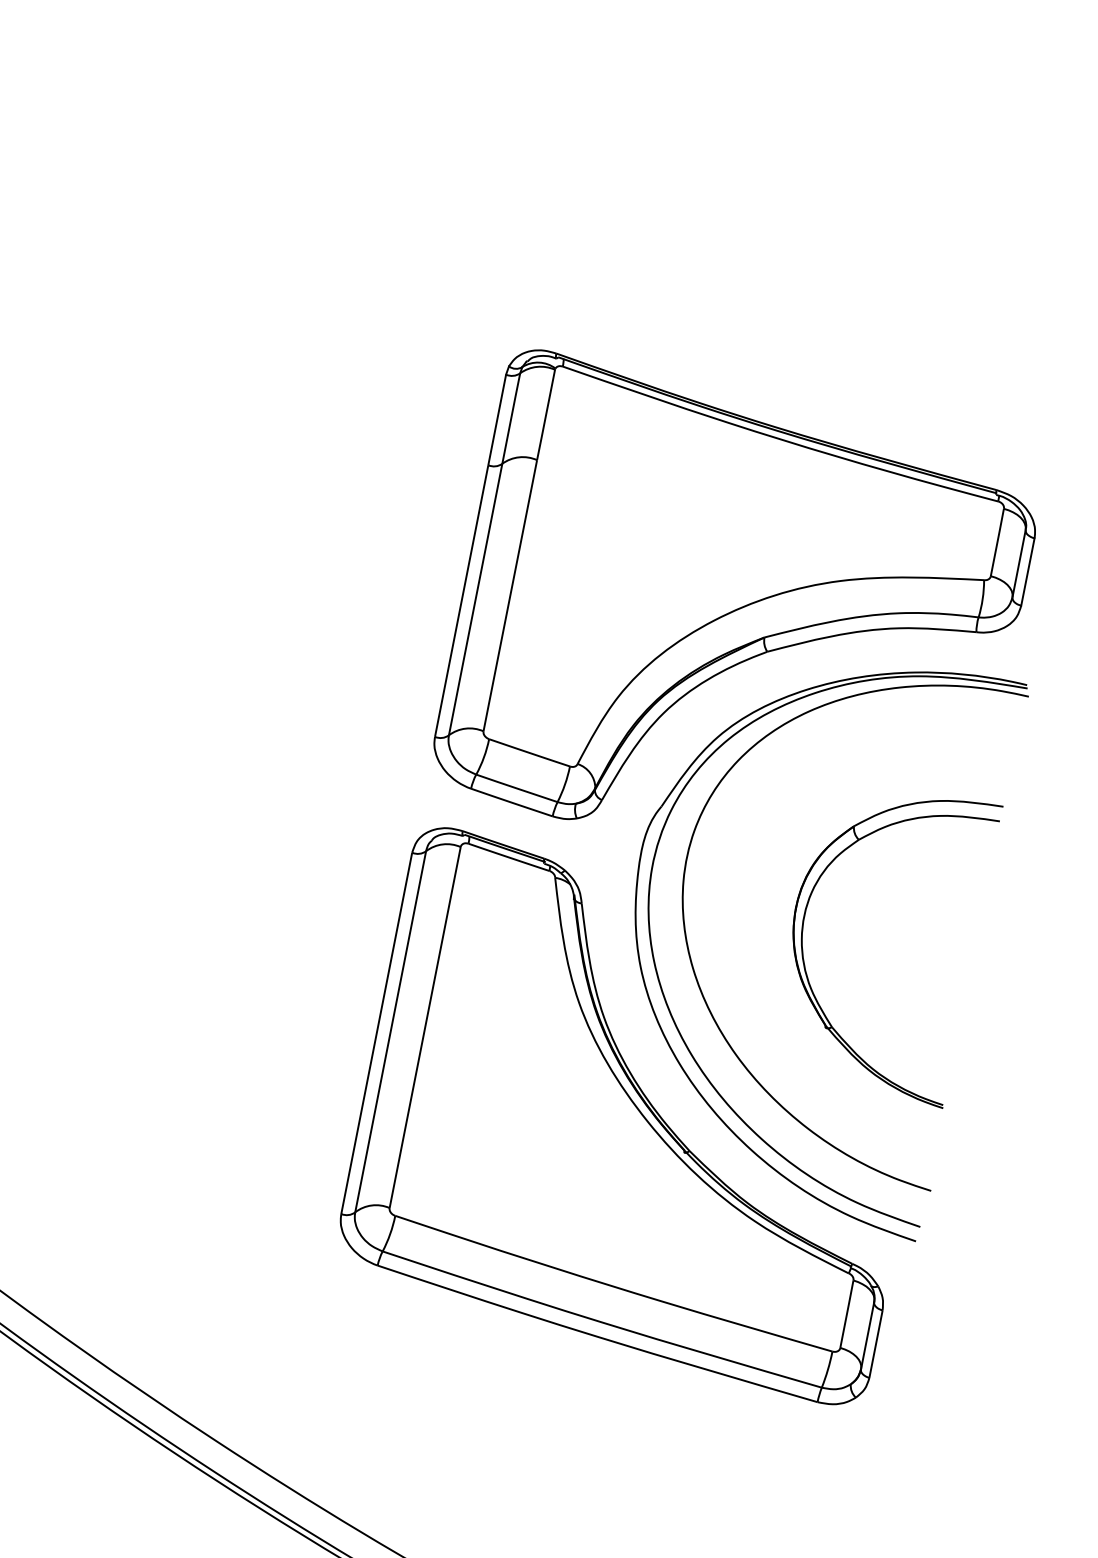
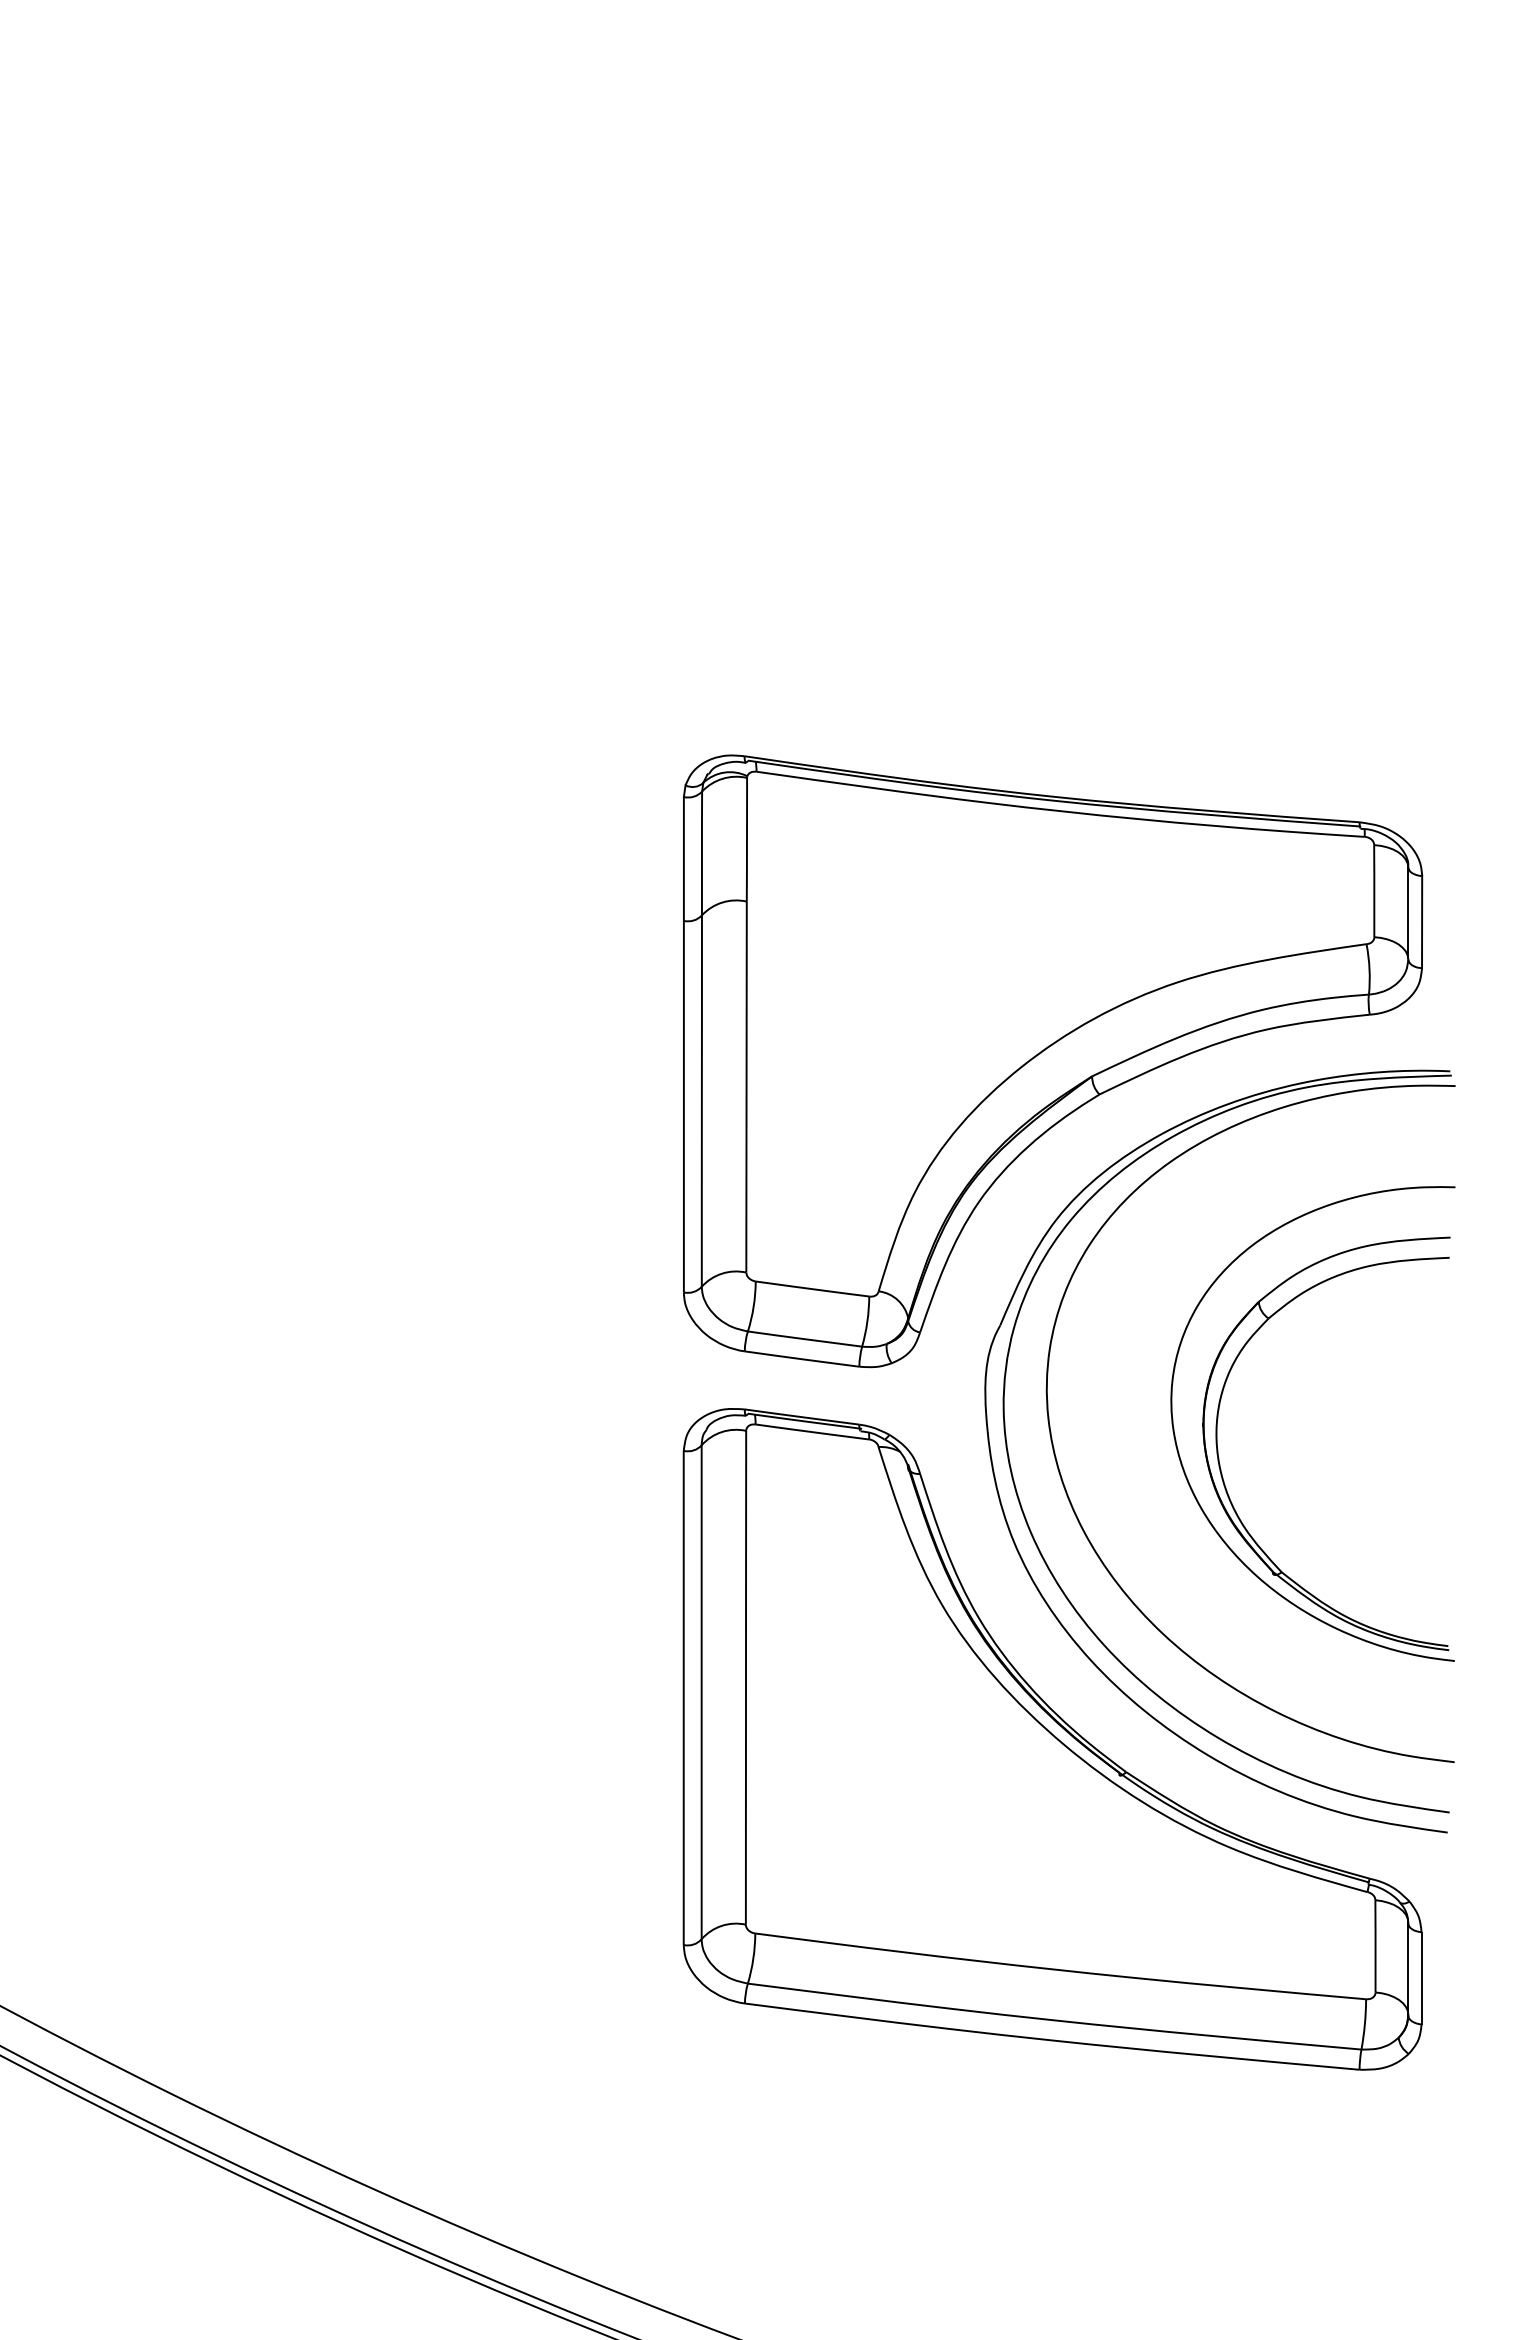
curve: (776, 939) -> (1185, 1471), added

